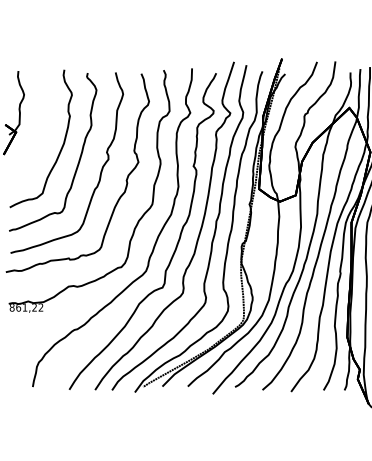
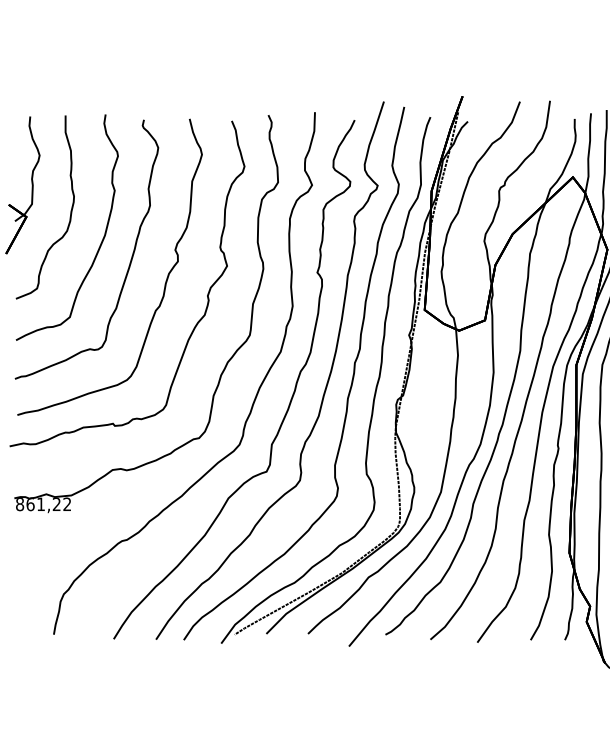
curve: (42, 128) -> (69, 210), added

